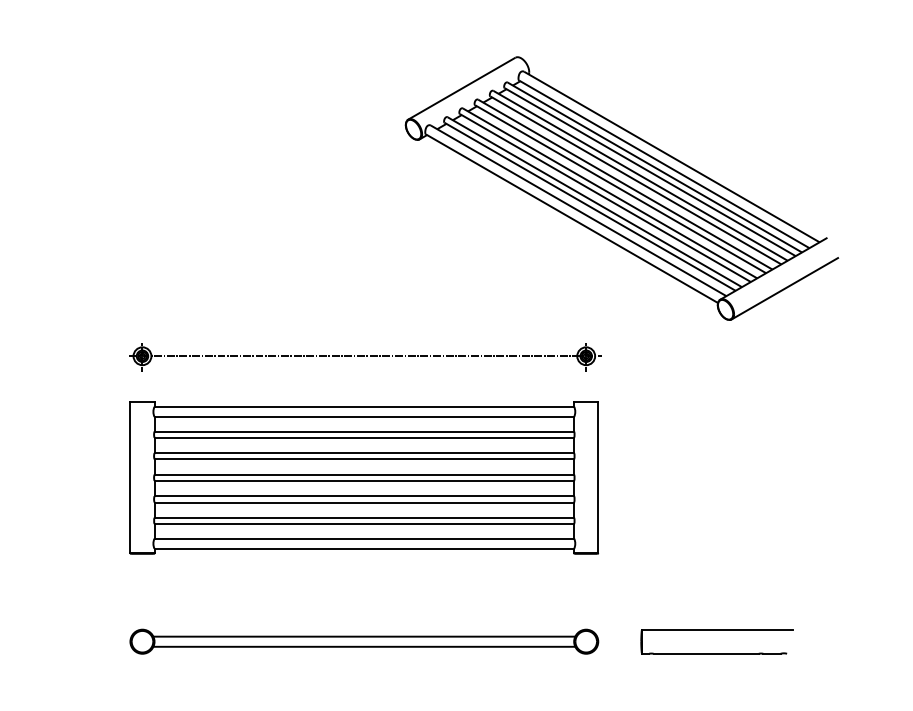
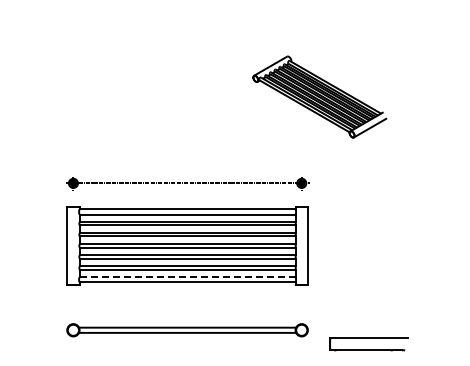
part: (620, 187) -> (319, 96), size x0.6
line: (364, 539) -> (187, 277), solid -> dashed
part: (715, 642) -> (368, 344), moved

